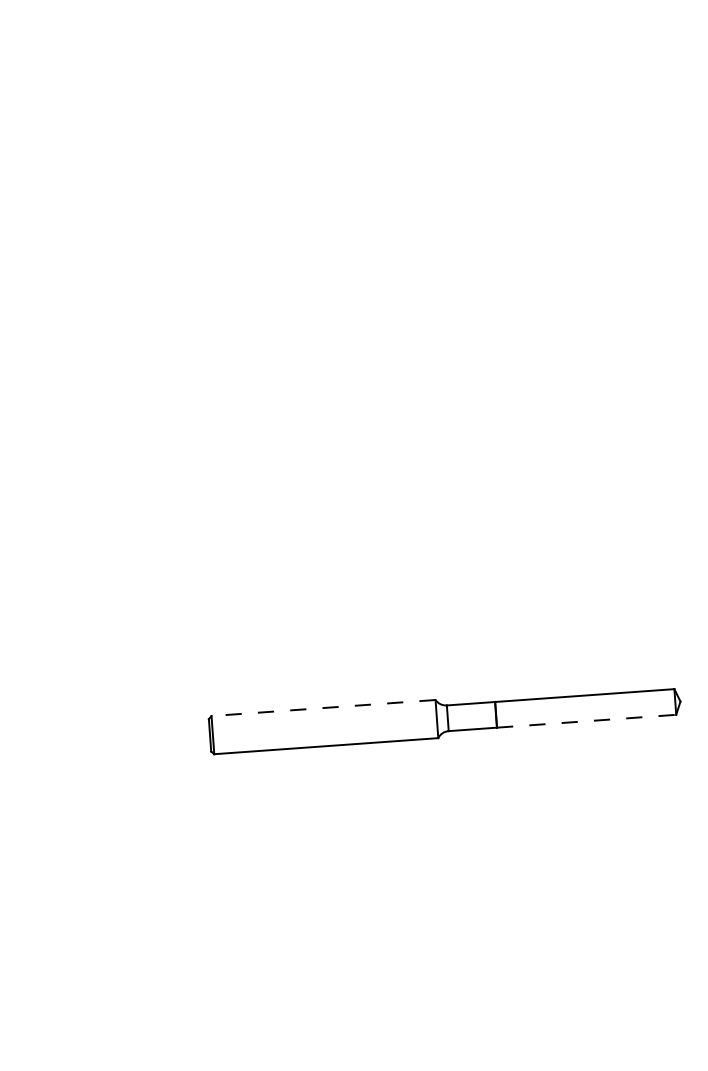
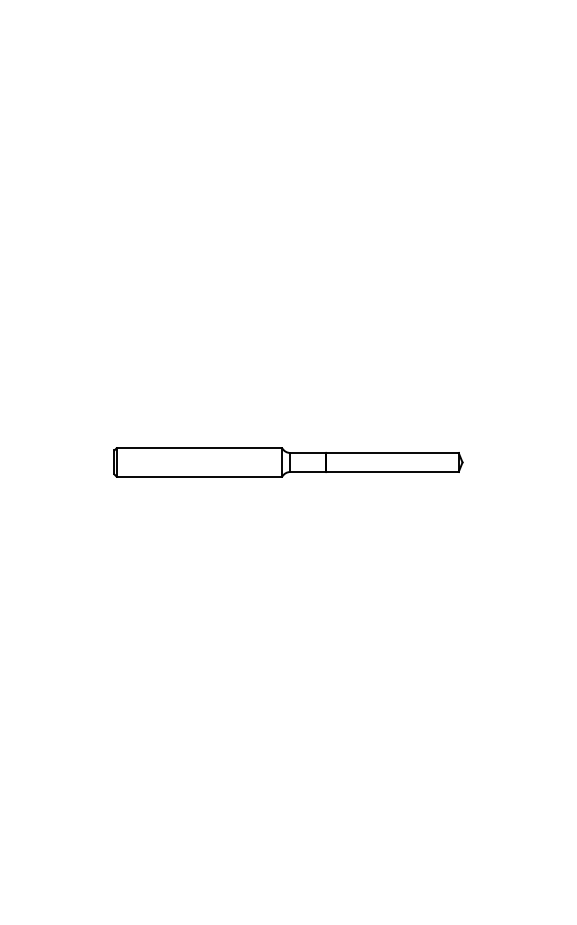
line: (323, 708) -> (199, 448), dashed -> solid
line: (586, 721) -> (392, 472), dashed -> solid

